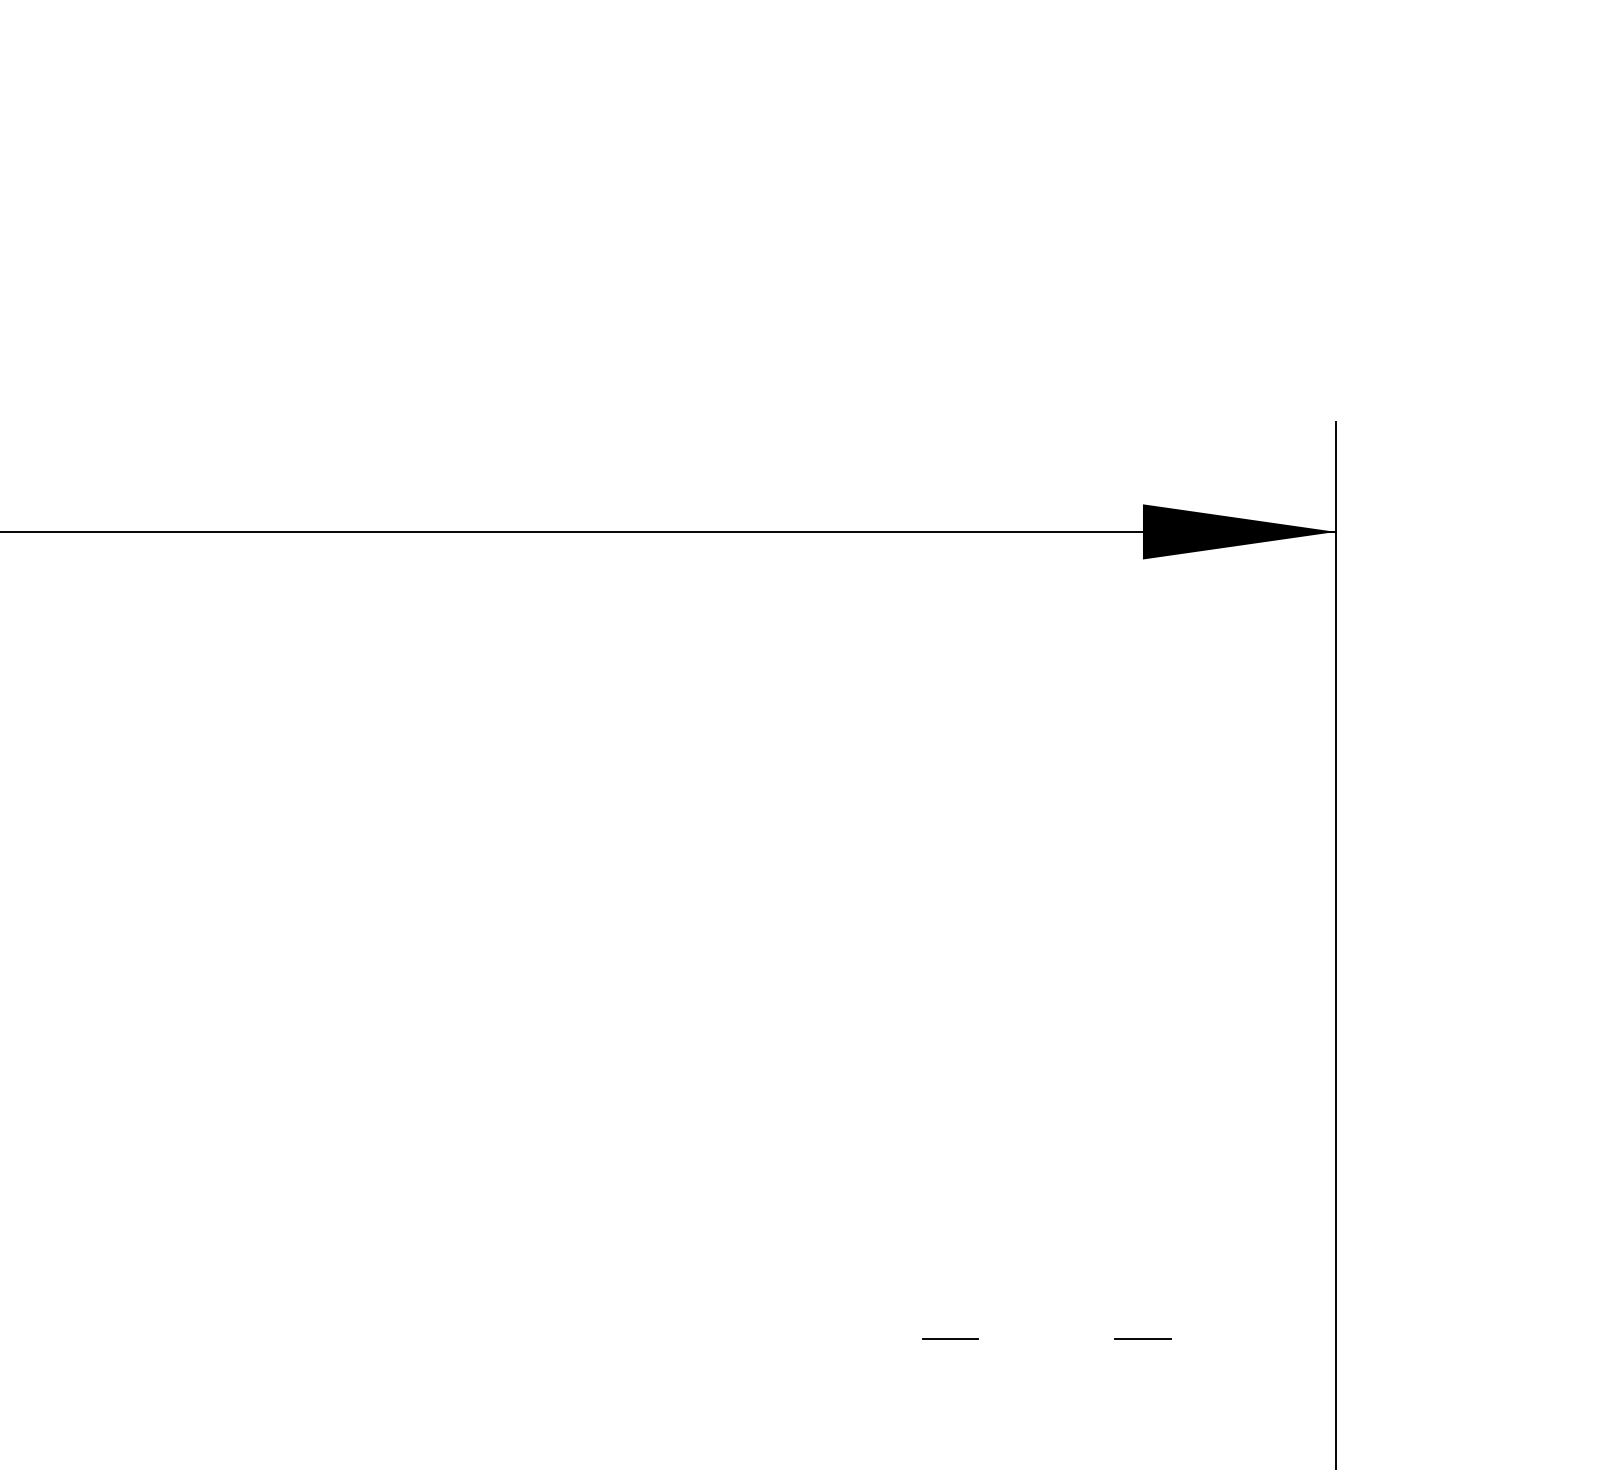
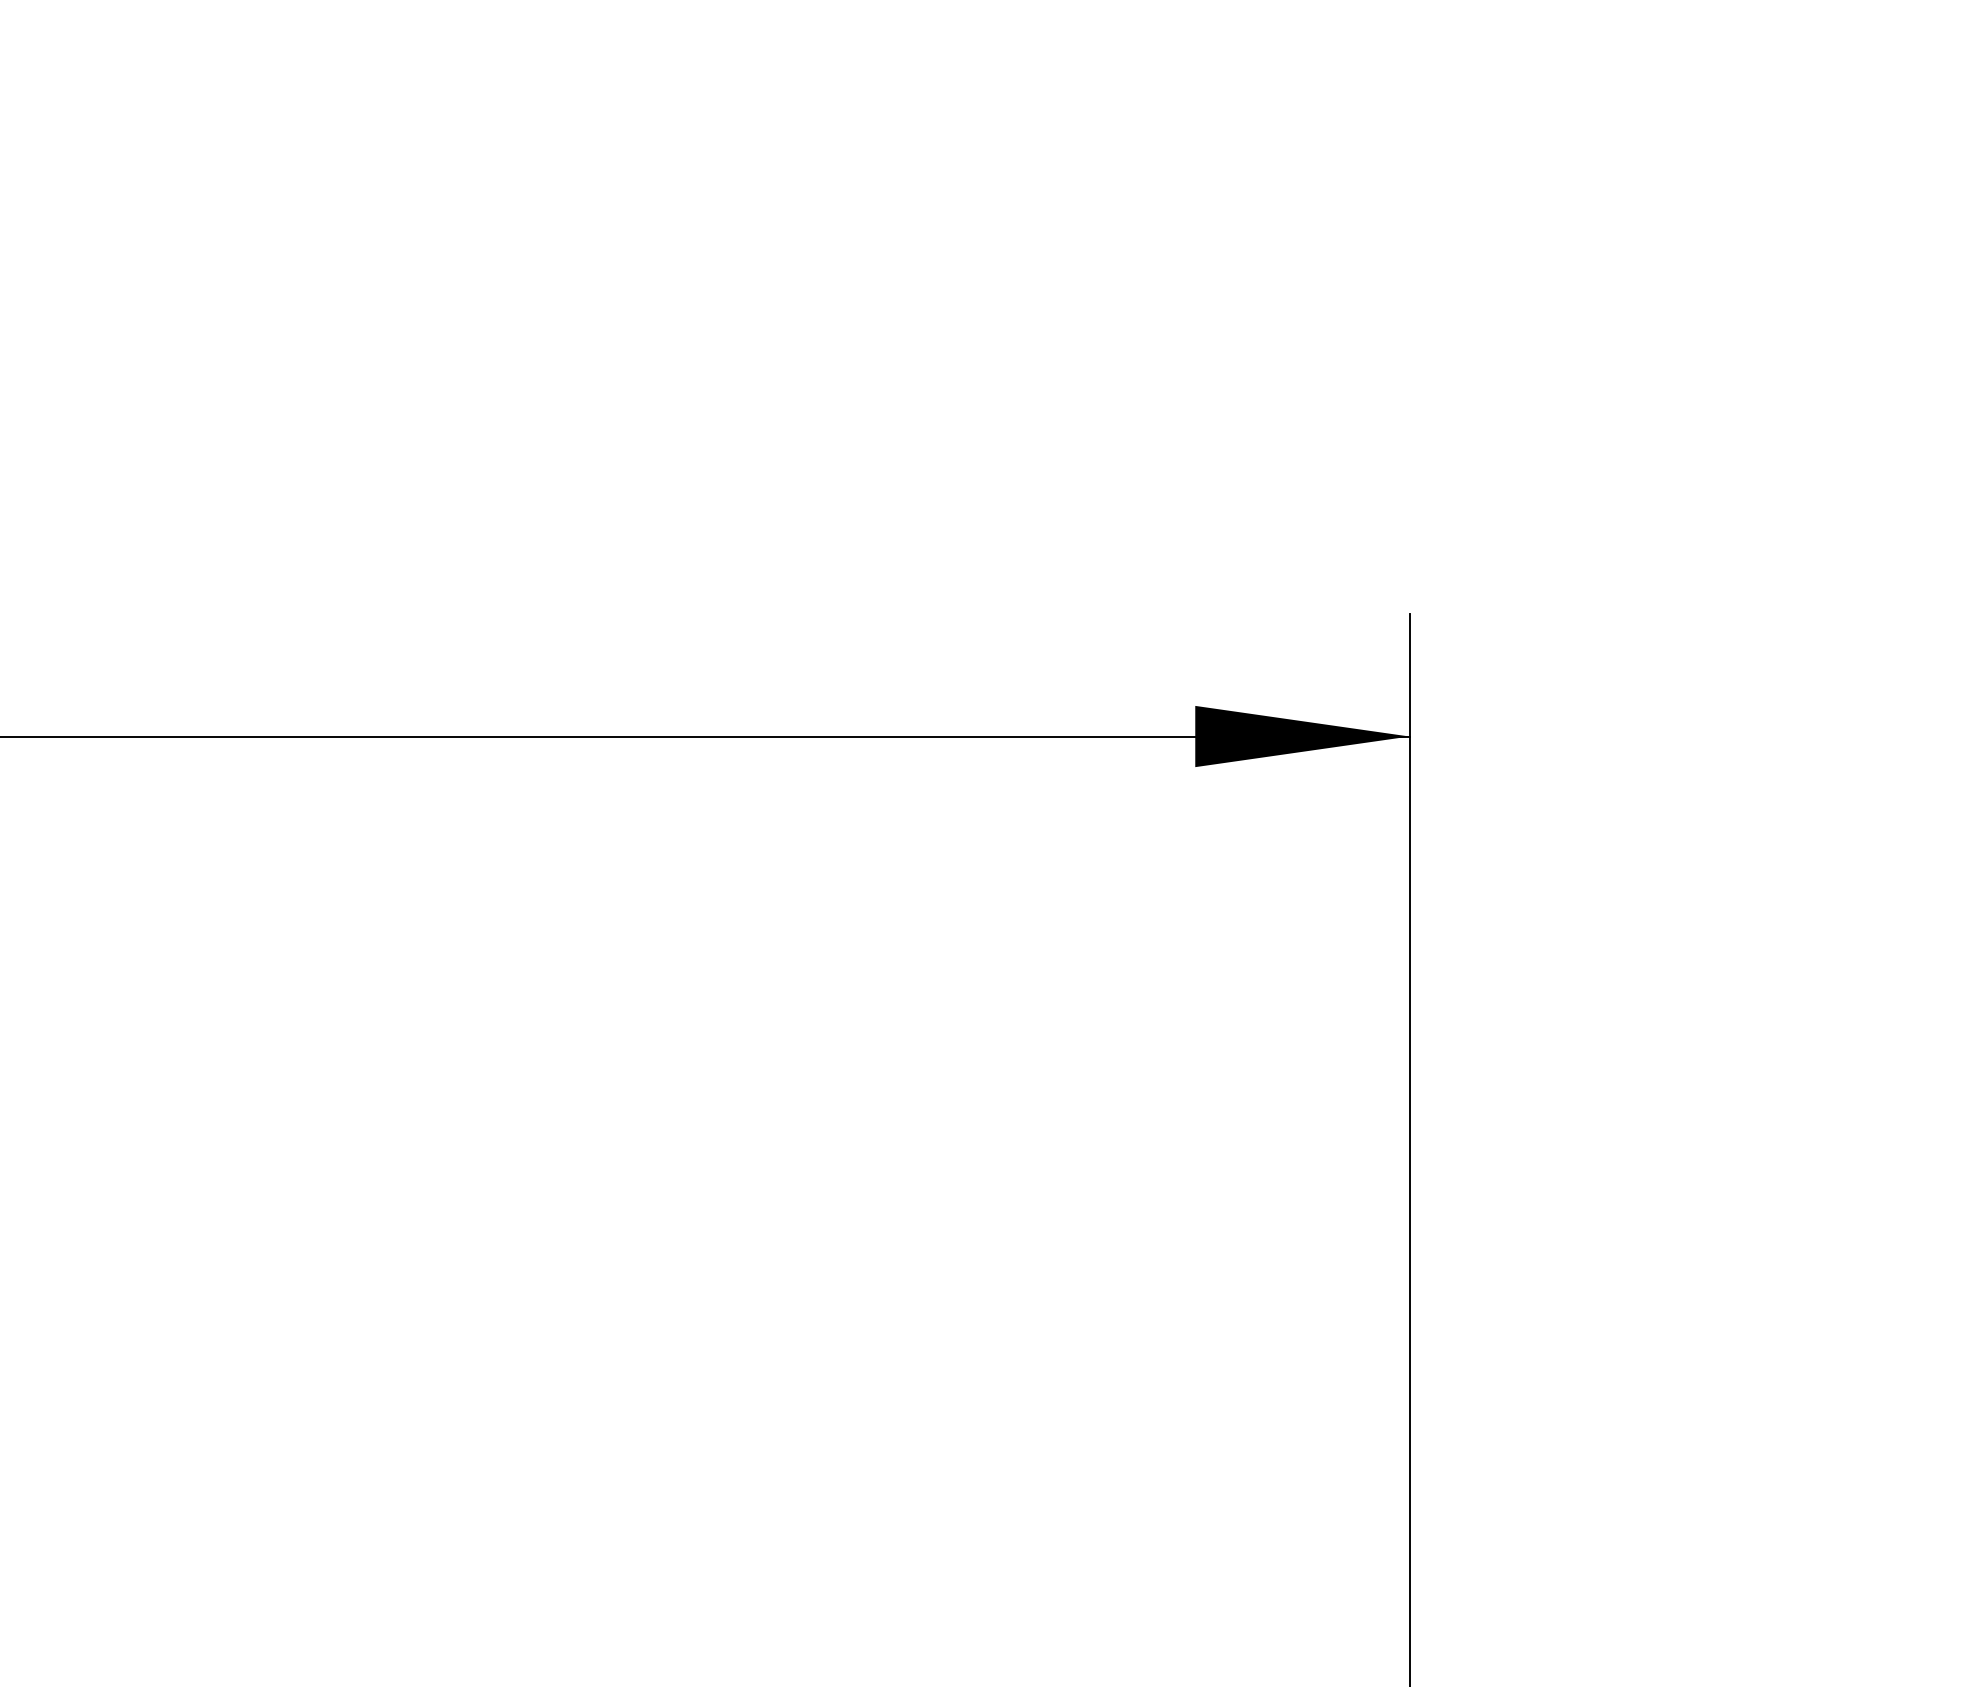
line: (1143, 1338) -> (1195, 1632), removed
line: (949, 1339) -> (980, 1633), removed

